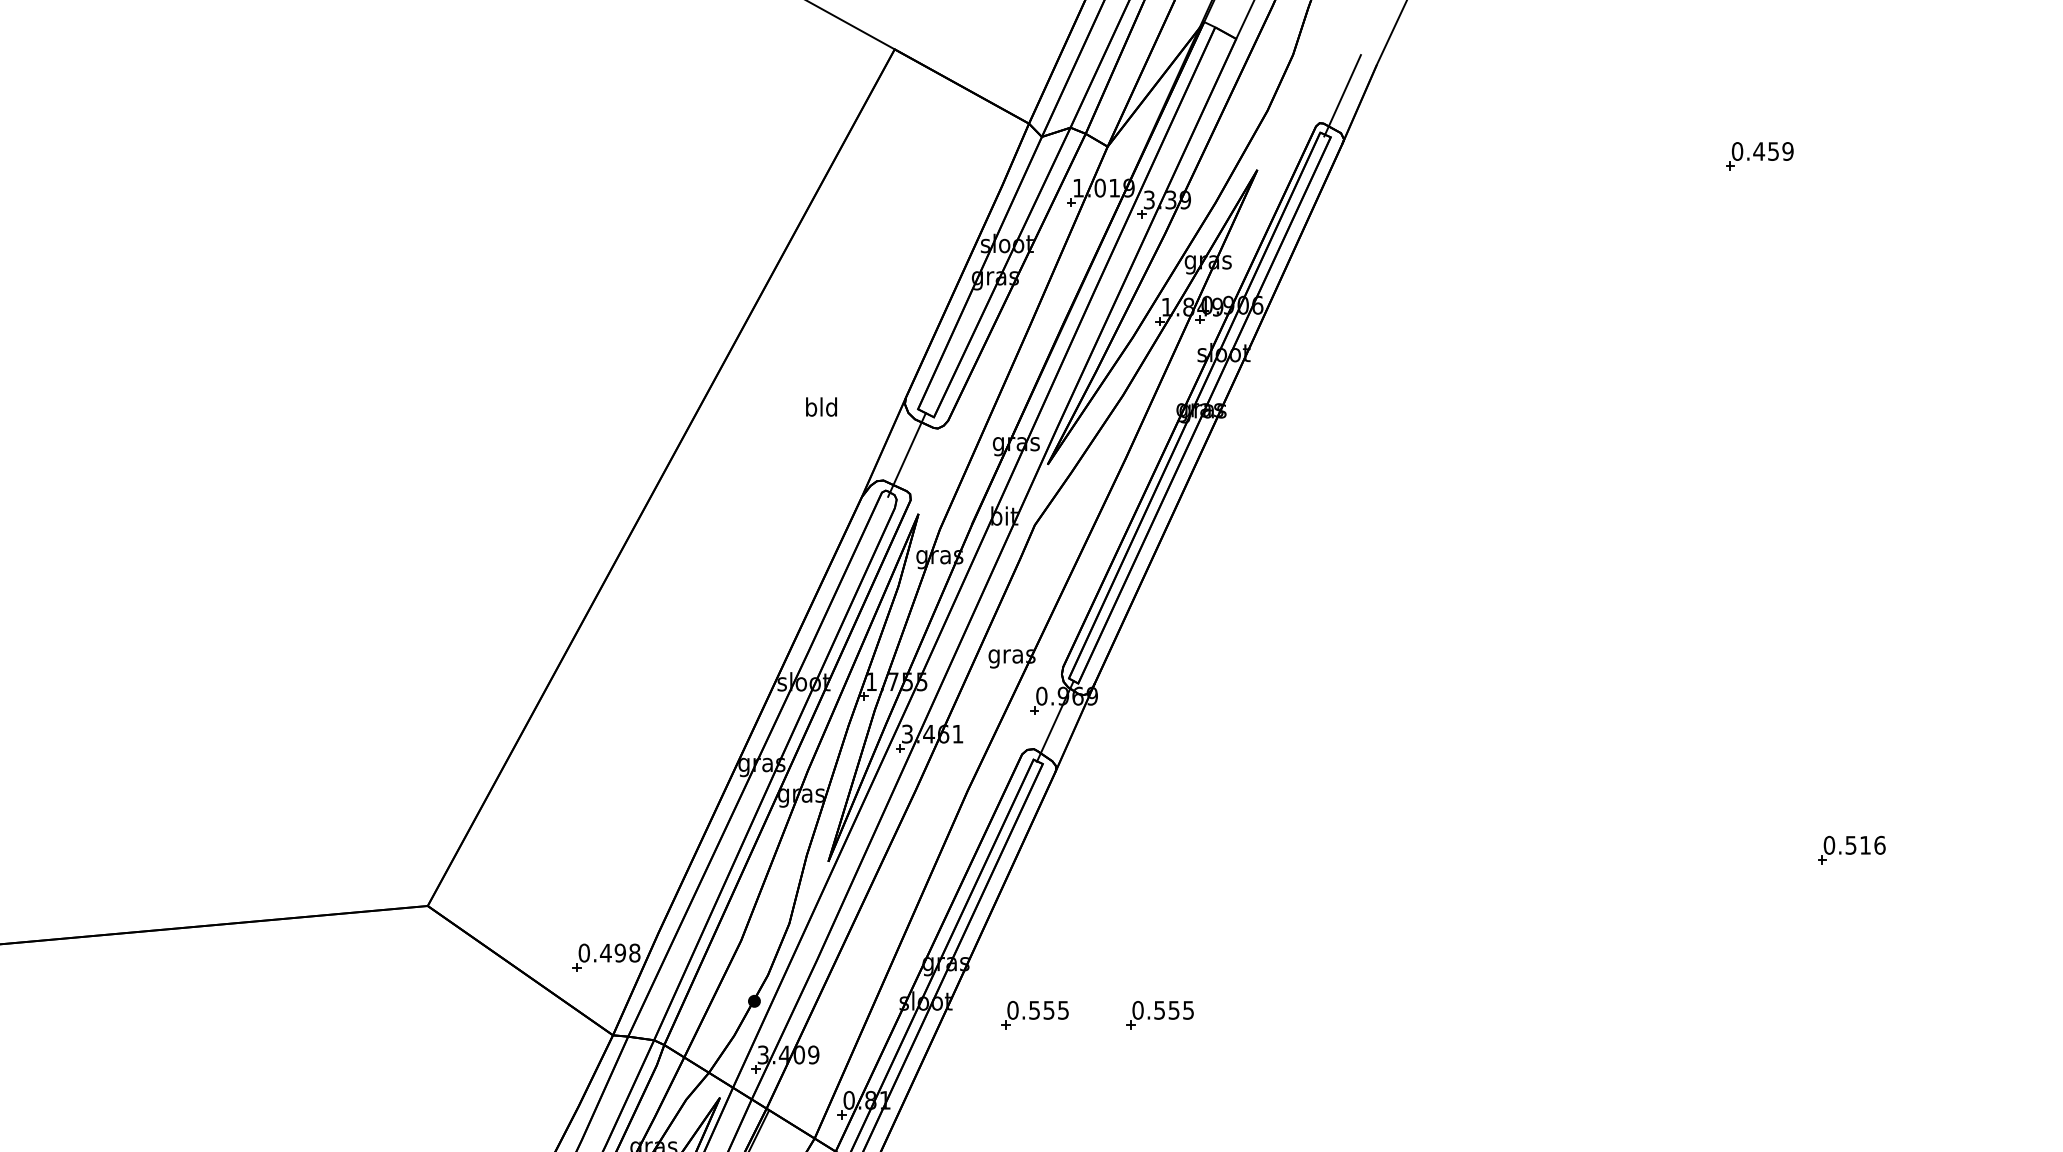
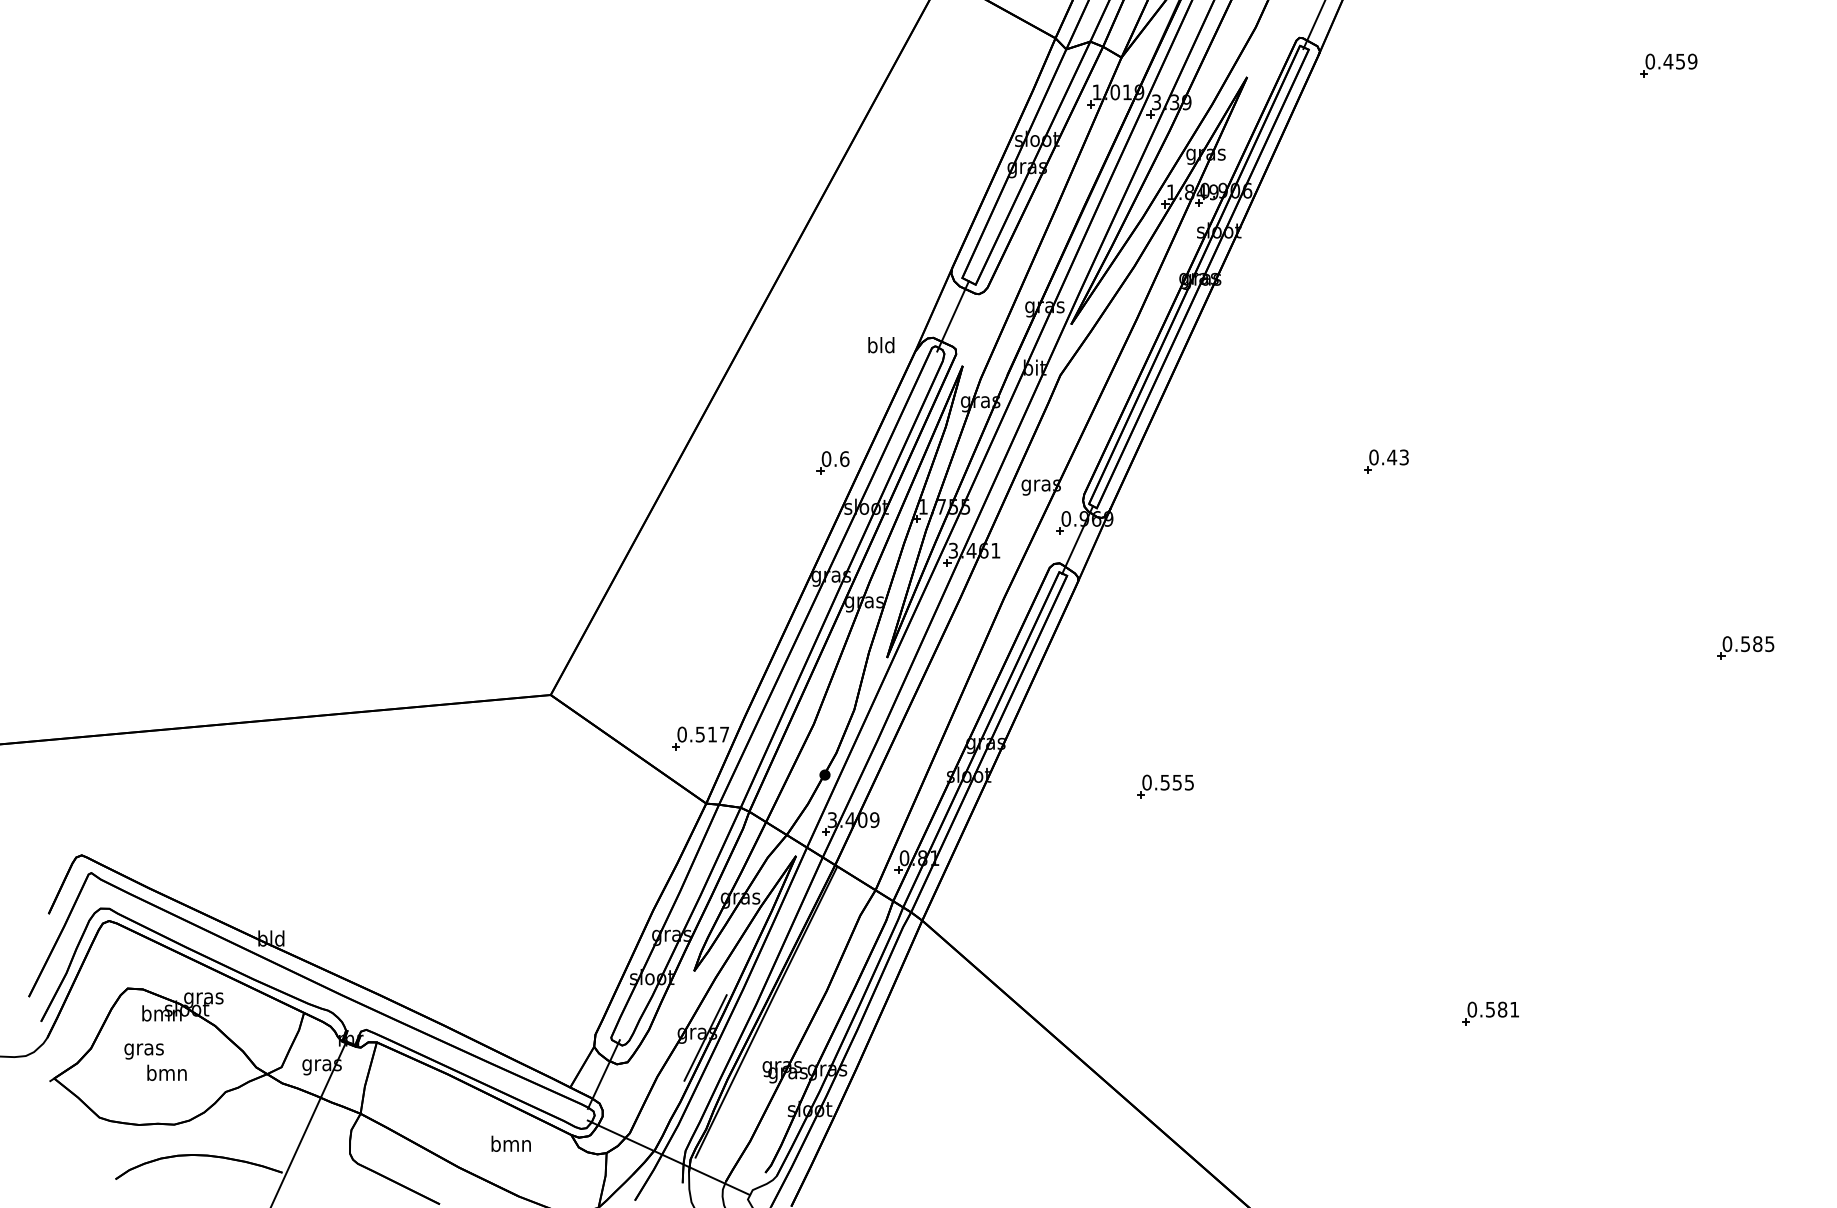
text: (821, 407) -> (881, 345), moved
part: (1423, 627) -> (1386, 461), added
part: (763, 629) -> (832, 462), added
text: (1872, 845) -> (1763, 644), 0.516 -> 0.585
text: (620, 953) -> (712, 734), 0.498 -> 0.517
part: (1034, 1014) -> (1060, 786), removed

